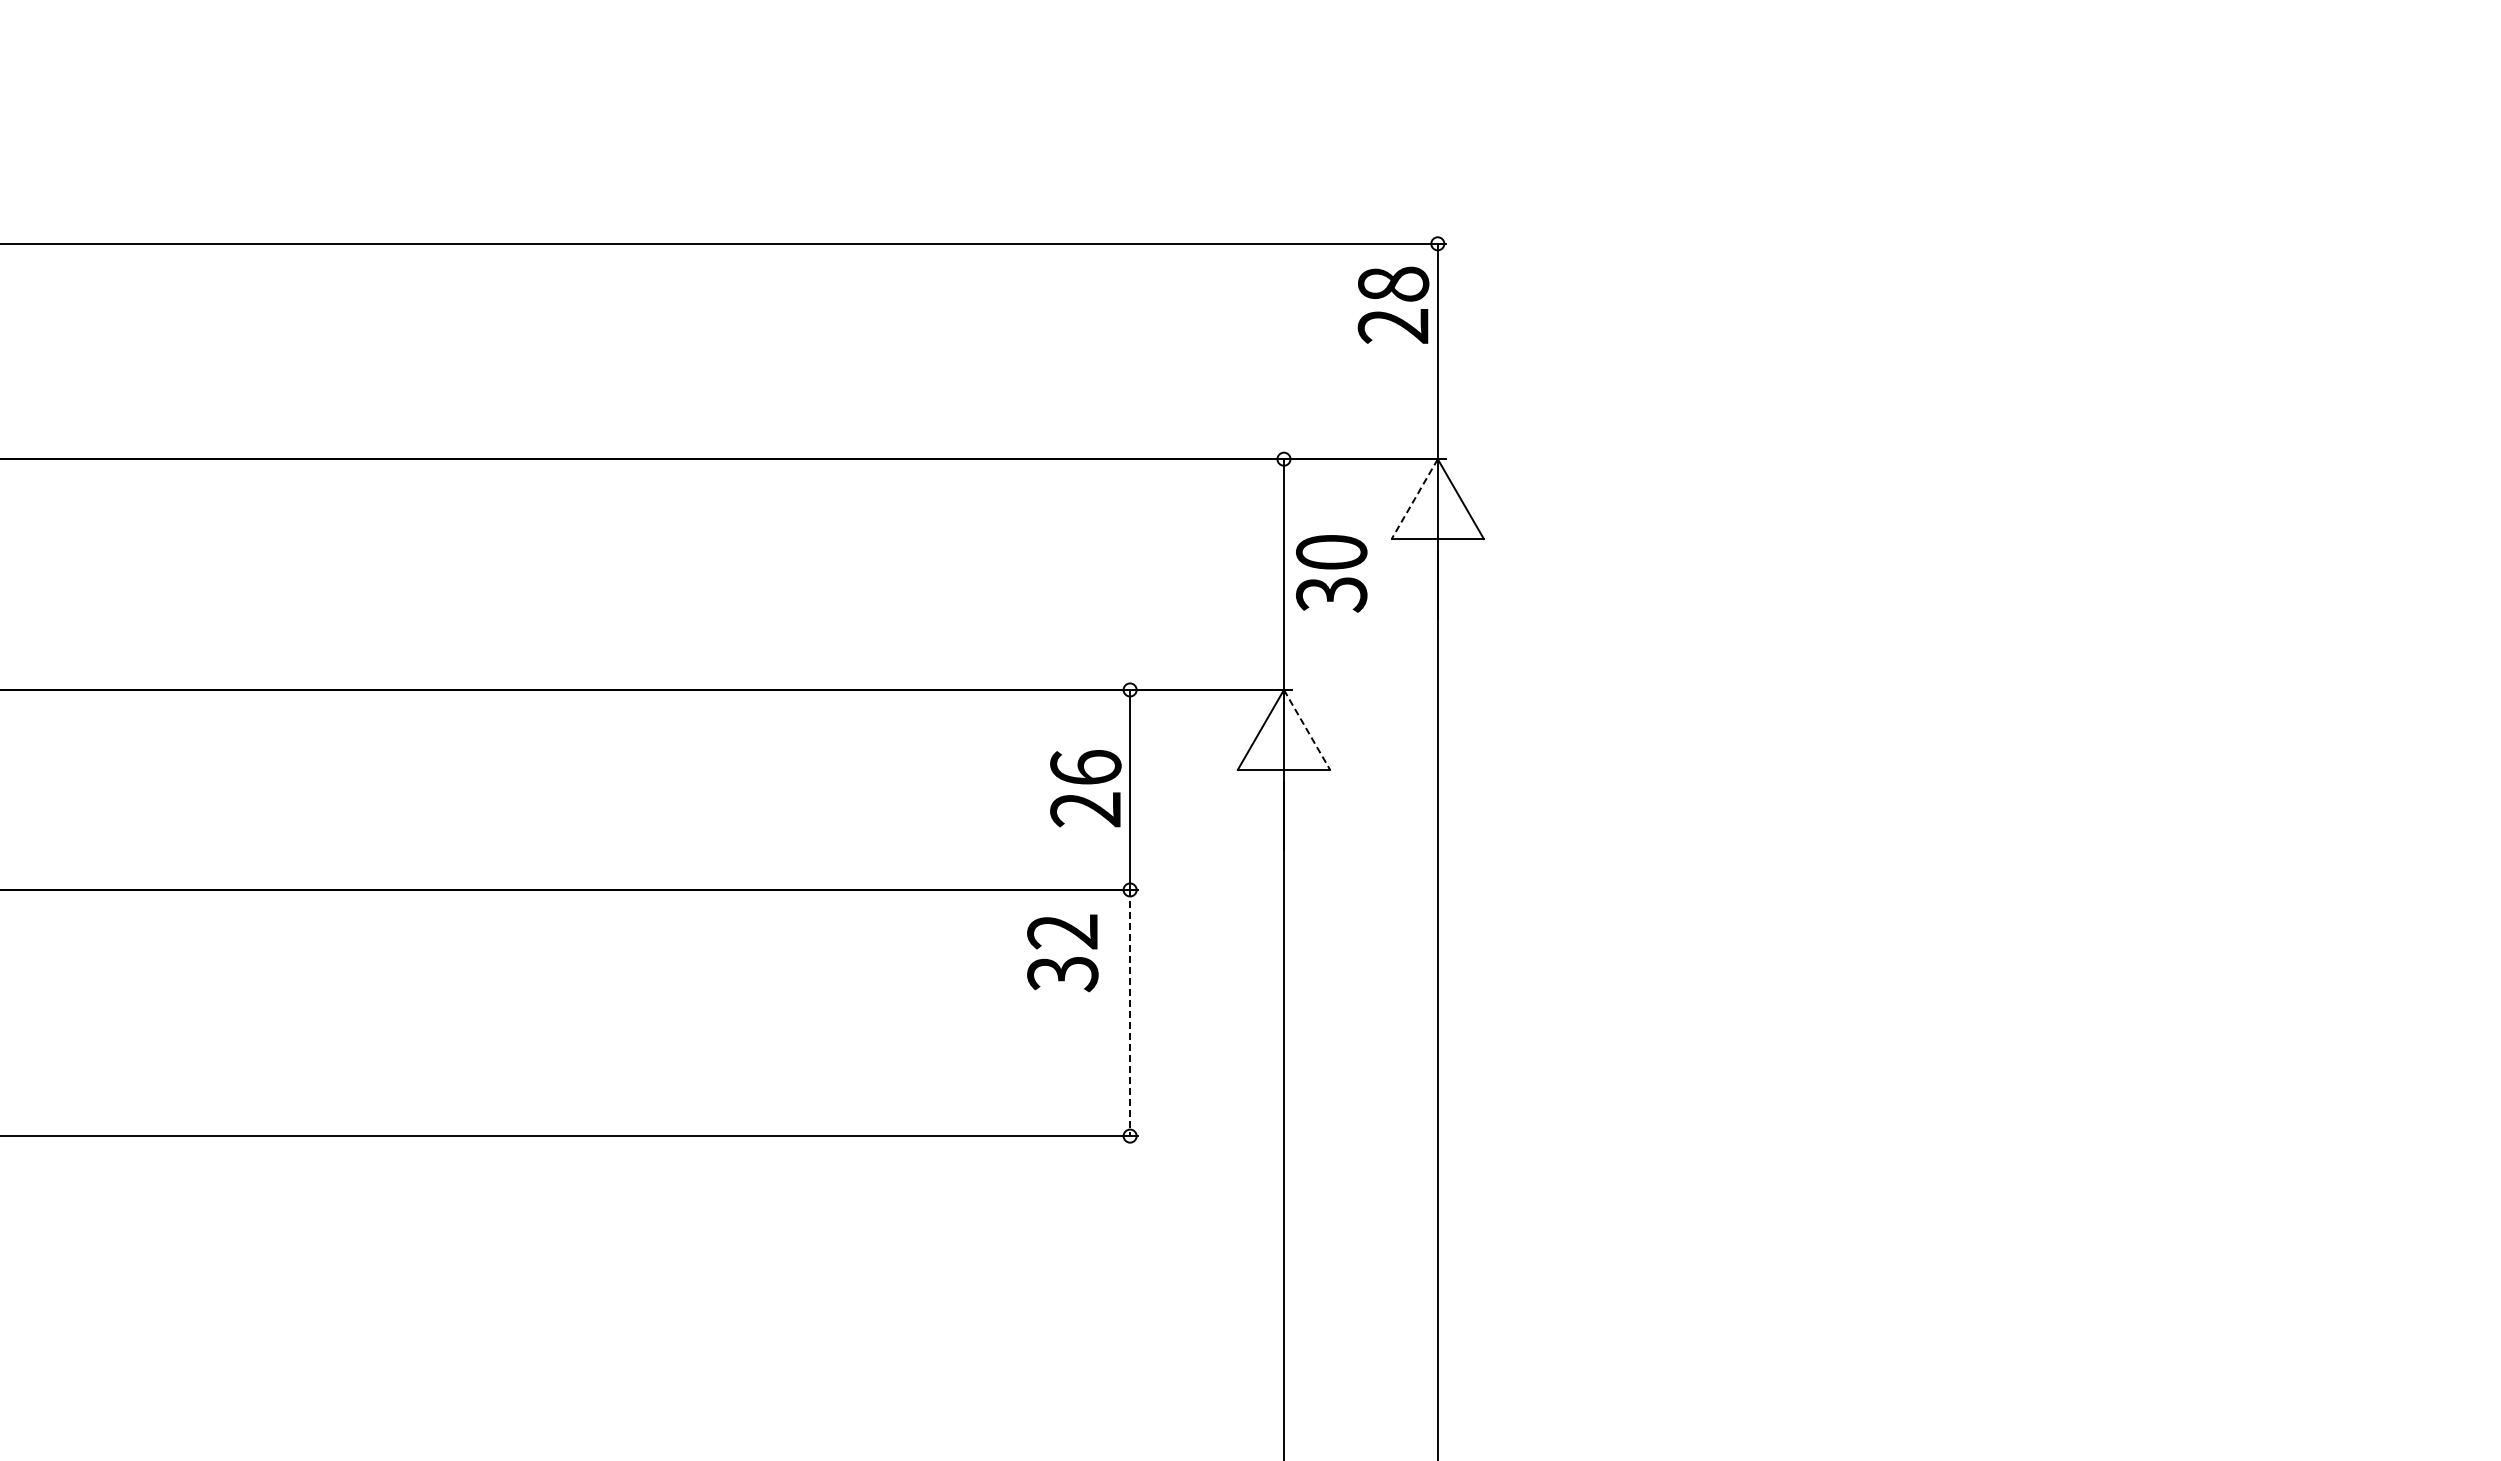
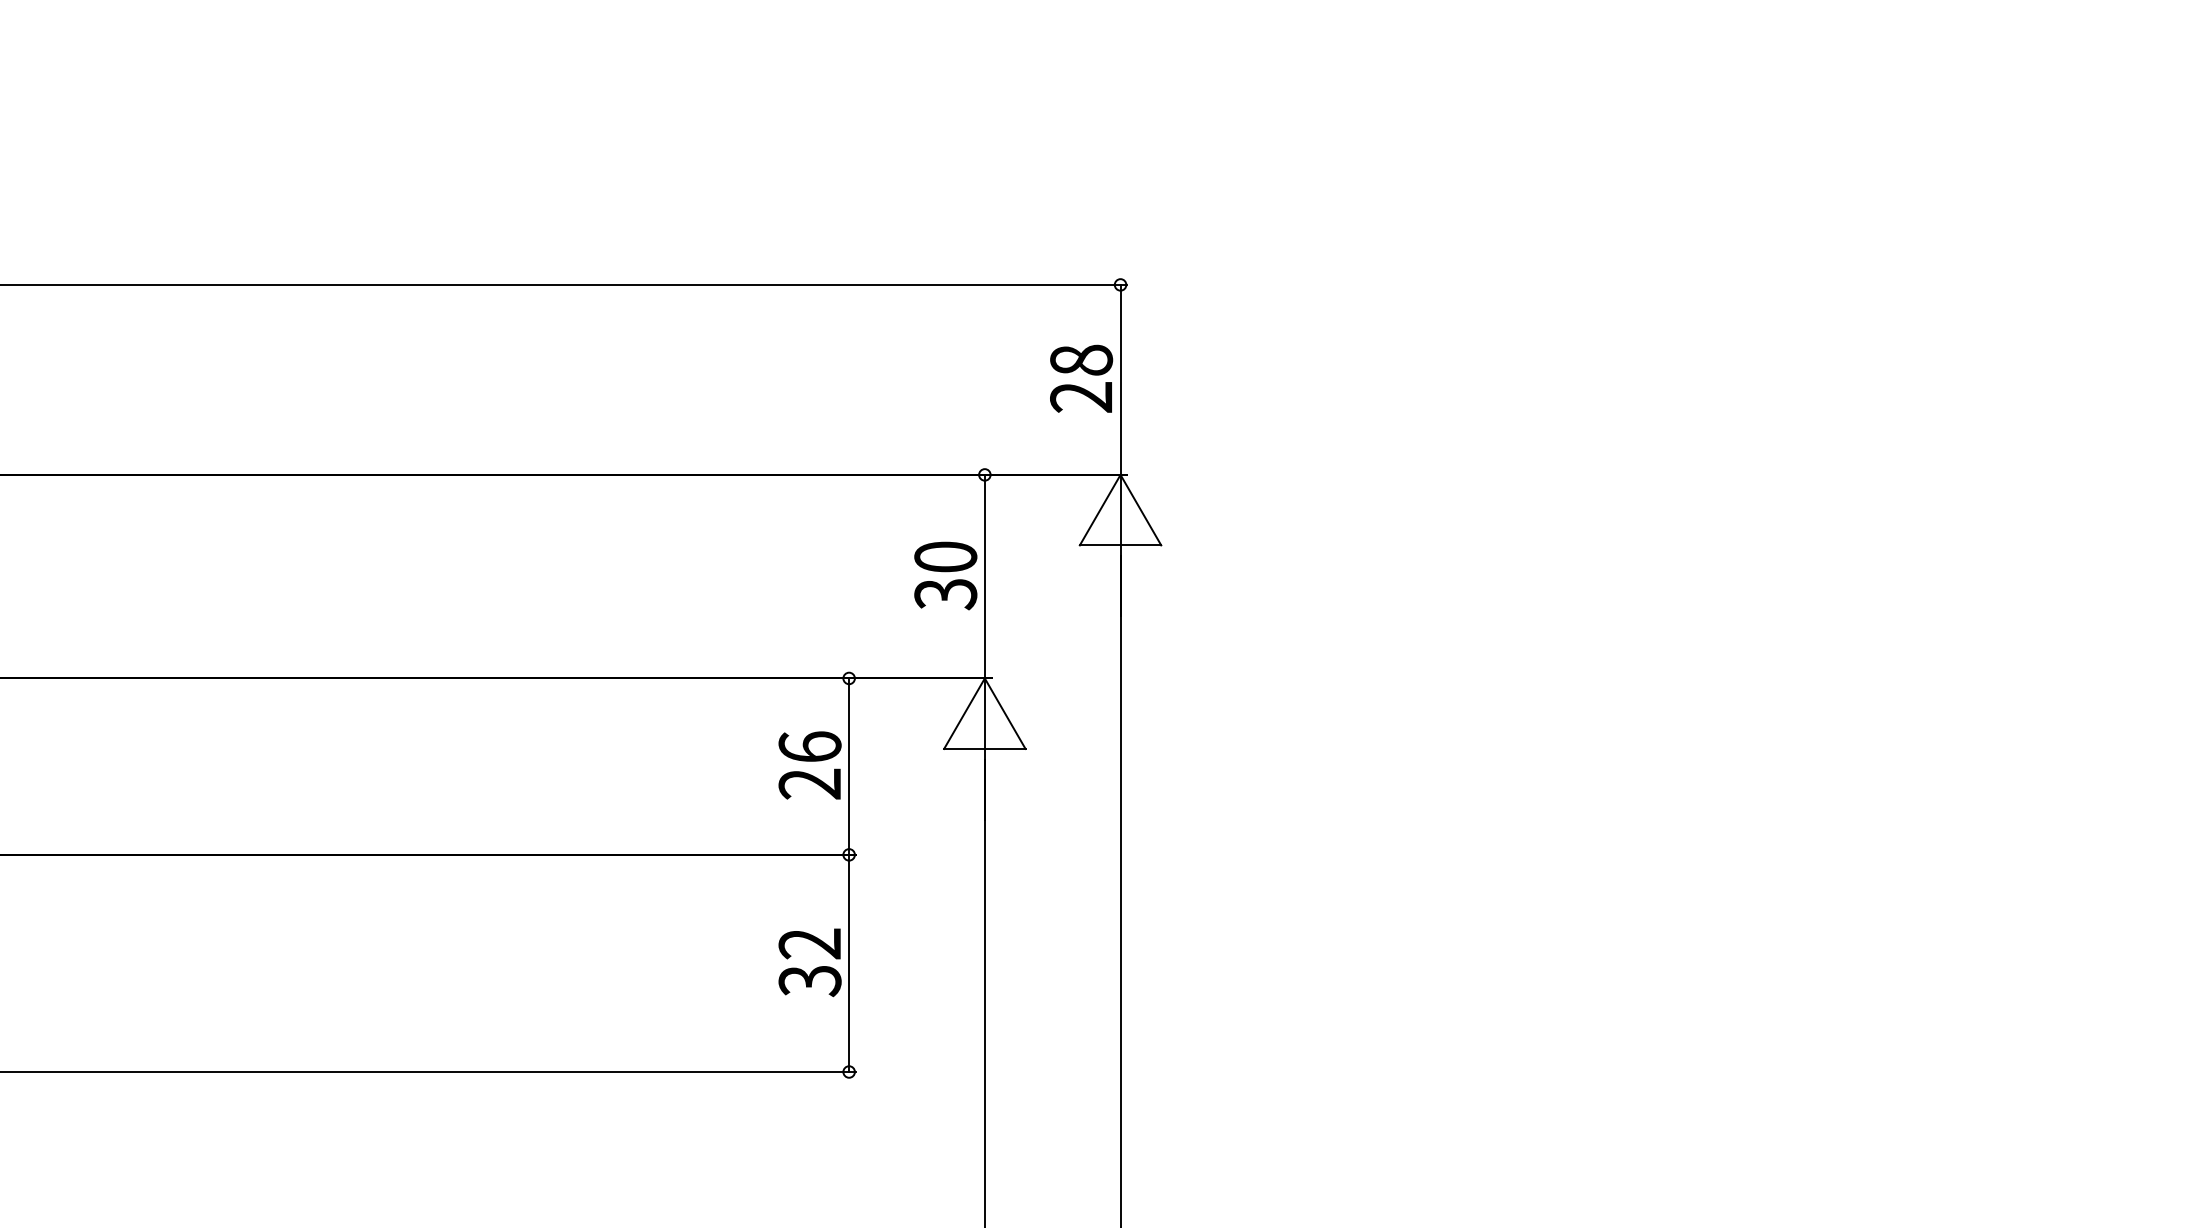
text: (1393, 304) -> (1081, 378), moved
line: (1414, 499) -> (1099, 510), dashed -> solid
text: (1331, 573) -> (945, 575), moved
line: (1307, 730) -> (1005, 714), dashed -> solid
text: (1062, 953) -> (809, 962), moved
line: (1130, 1013) -> (849, 963), dashed -> solid

